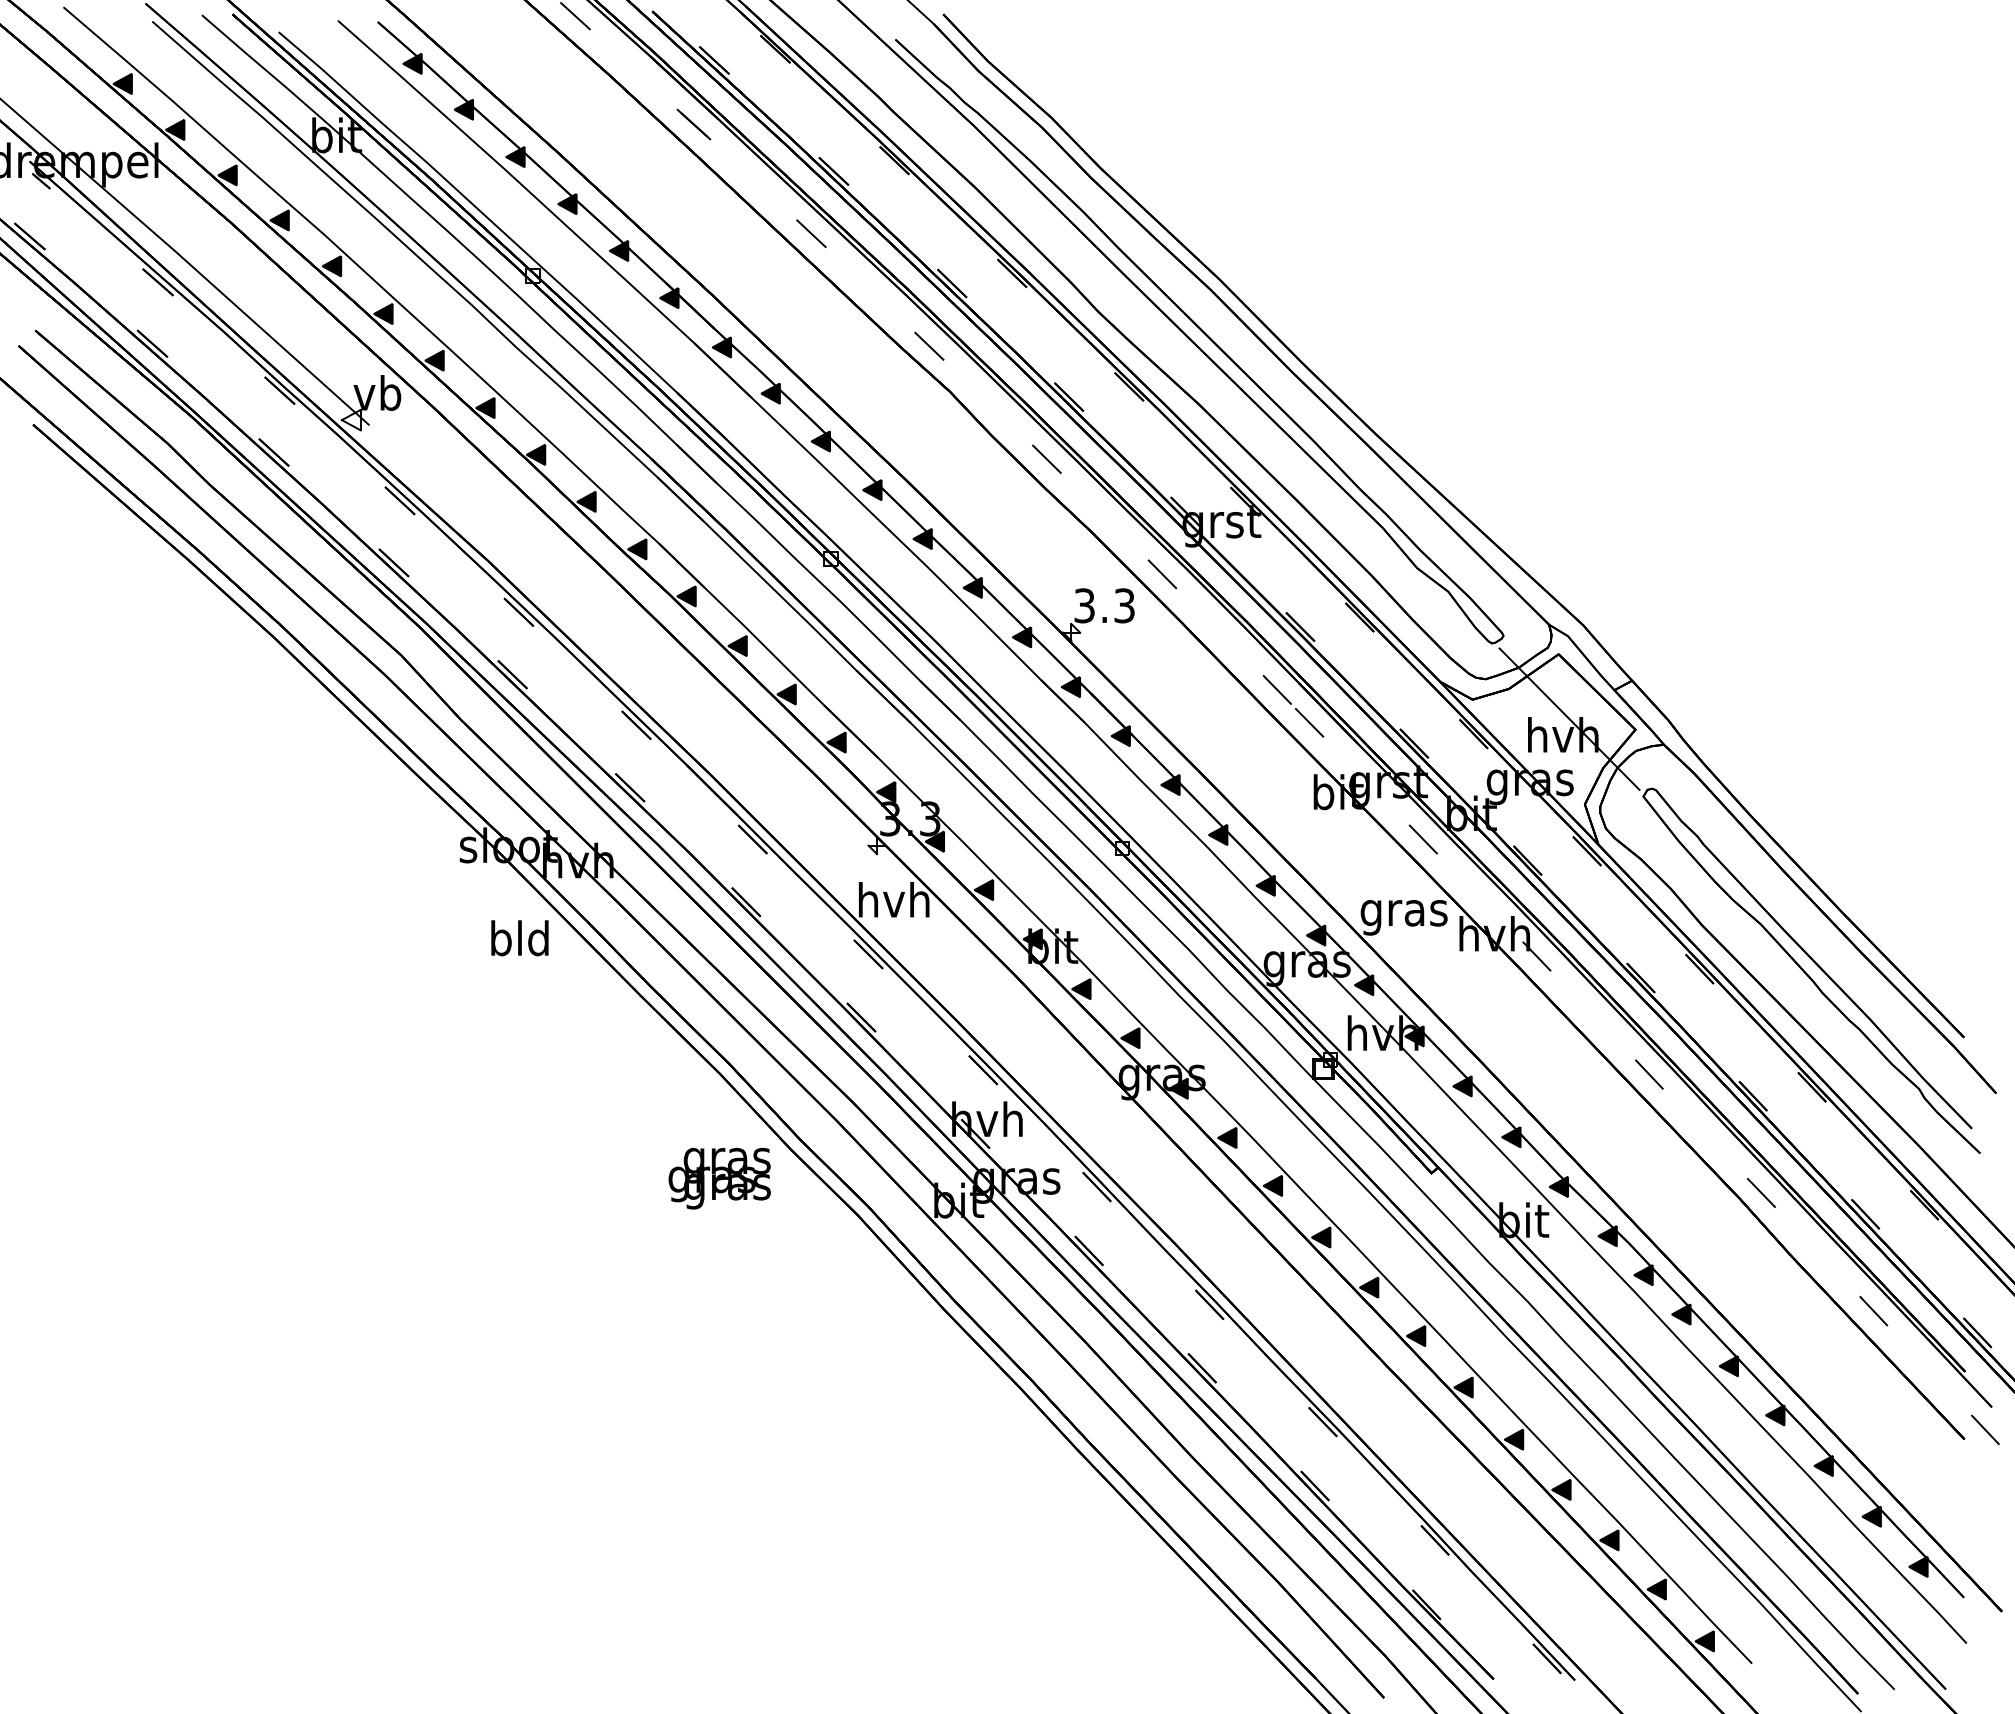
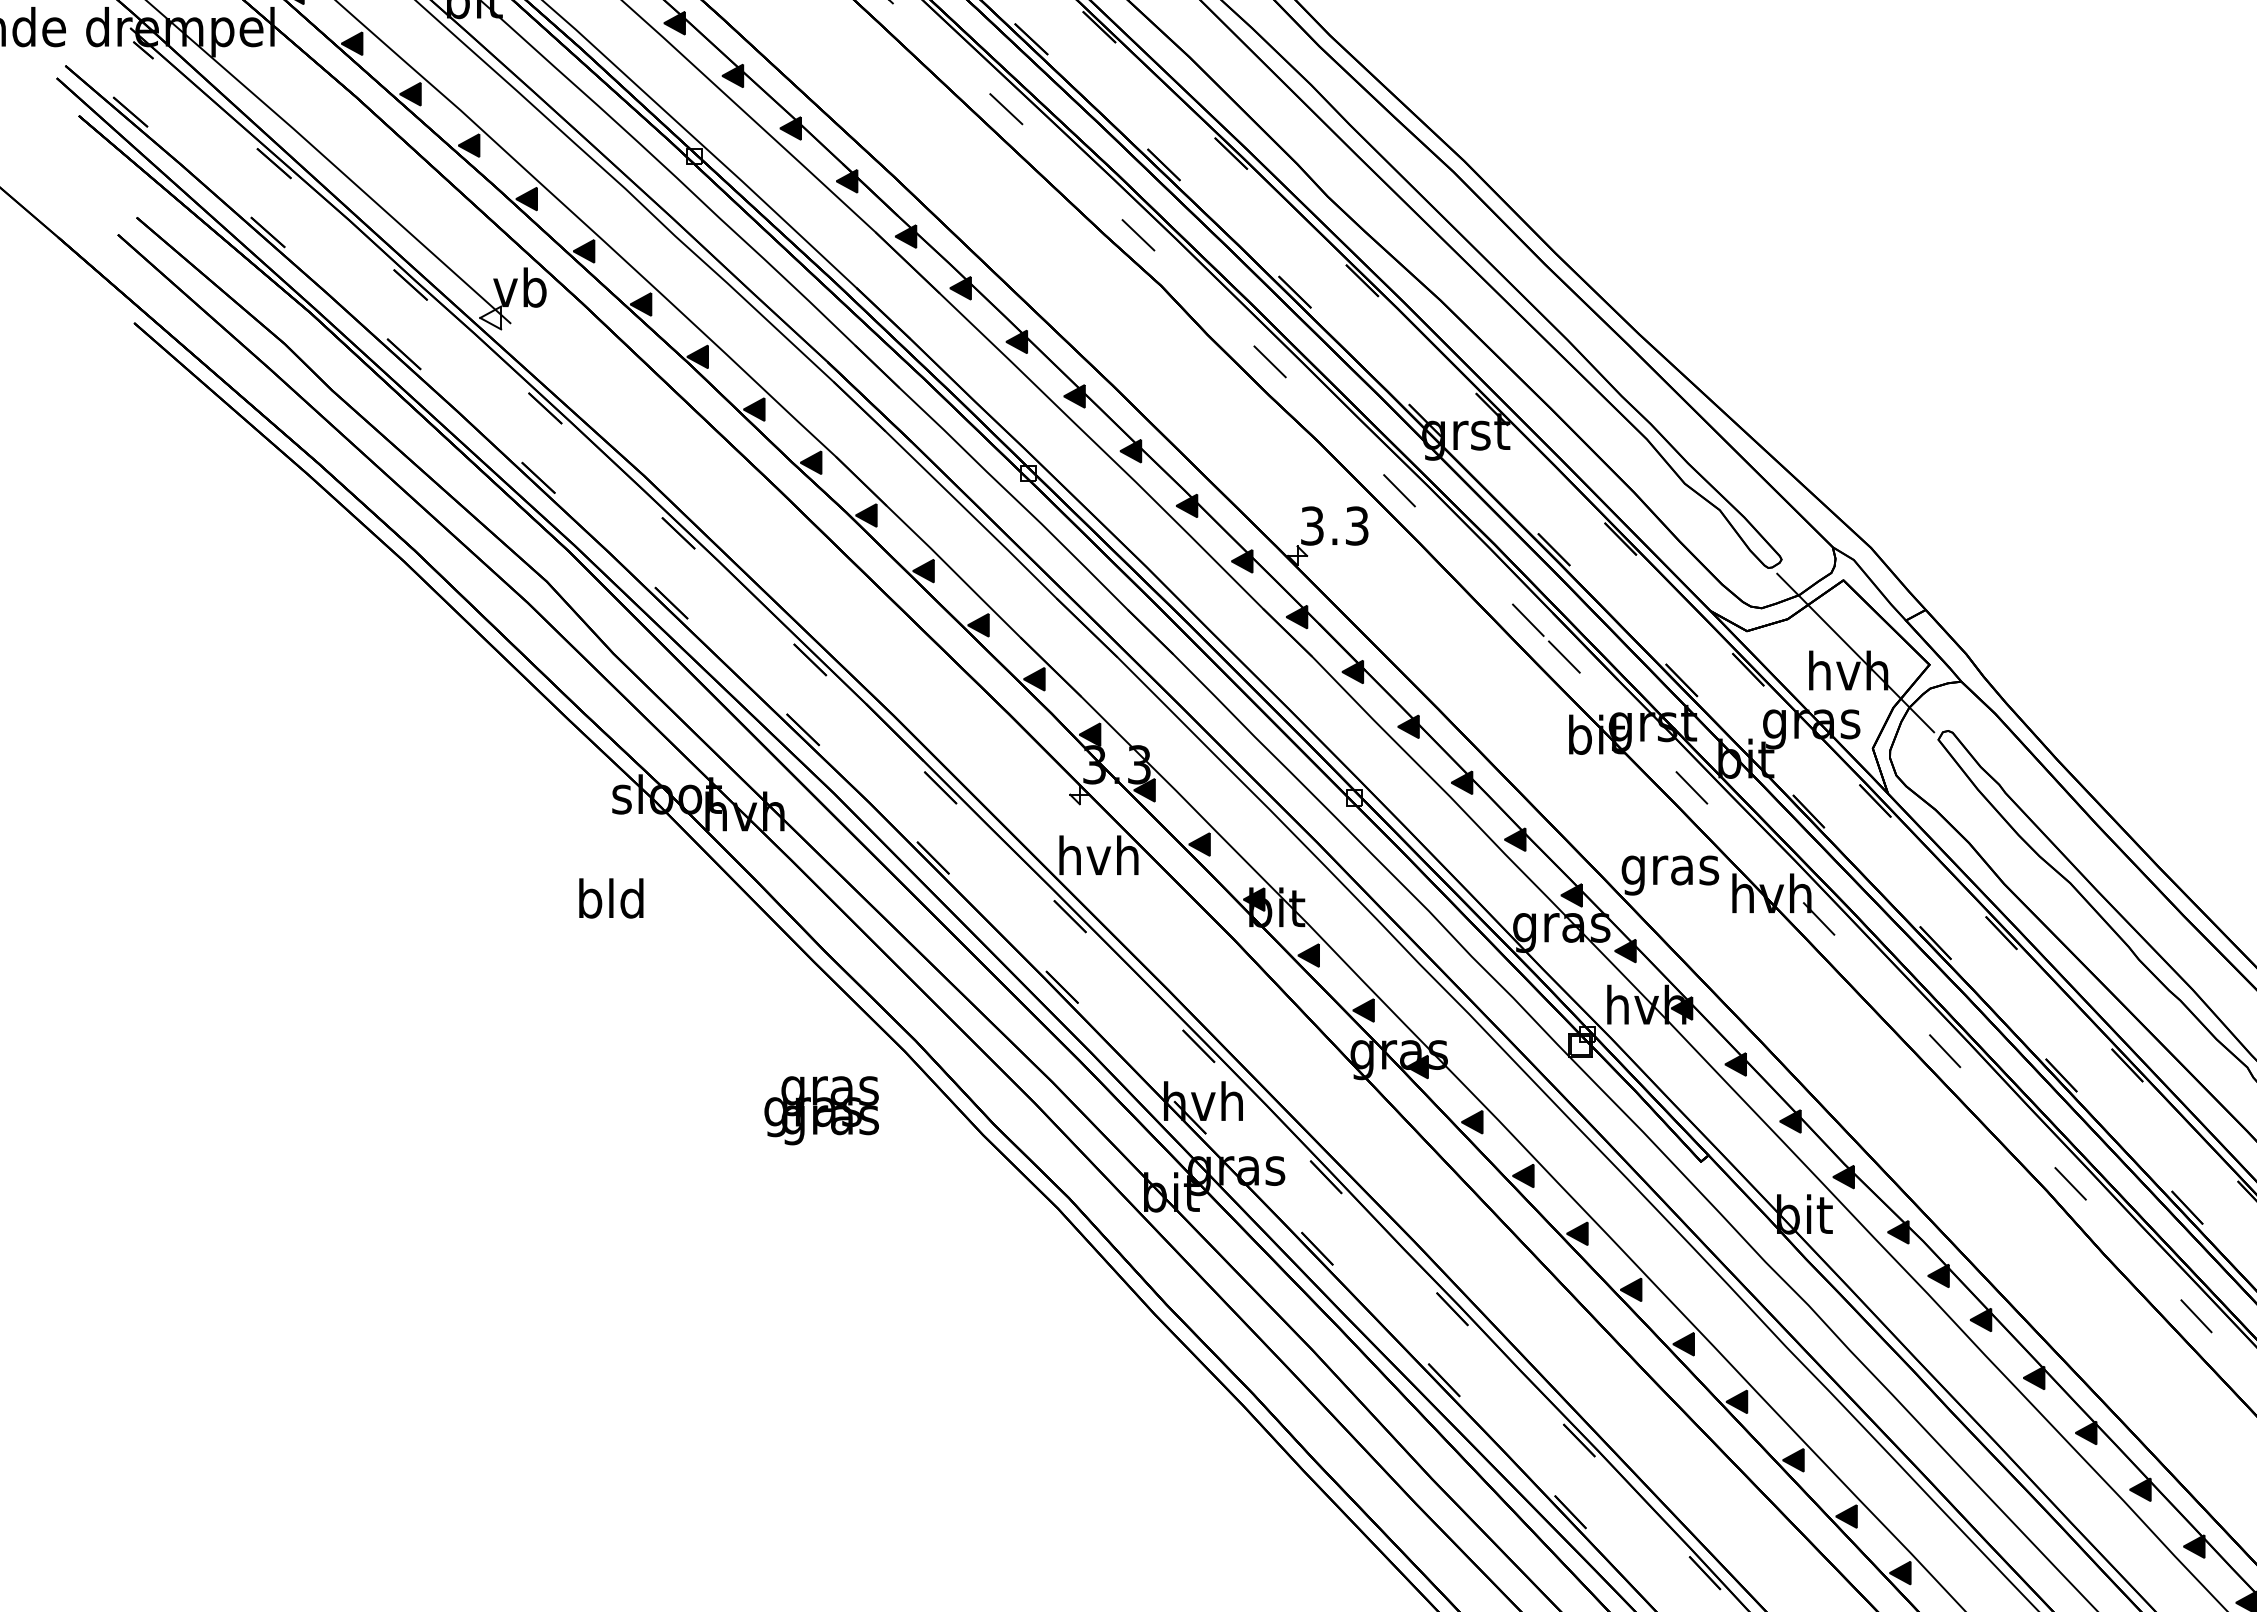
text: (519, 938) -> (610, 898), moved
text: (719, 1178) -> (821, 1110), moved

